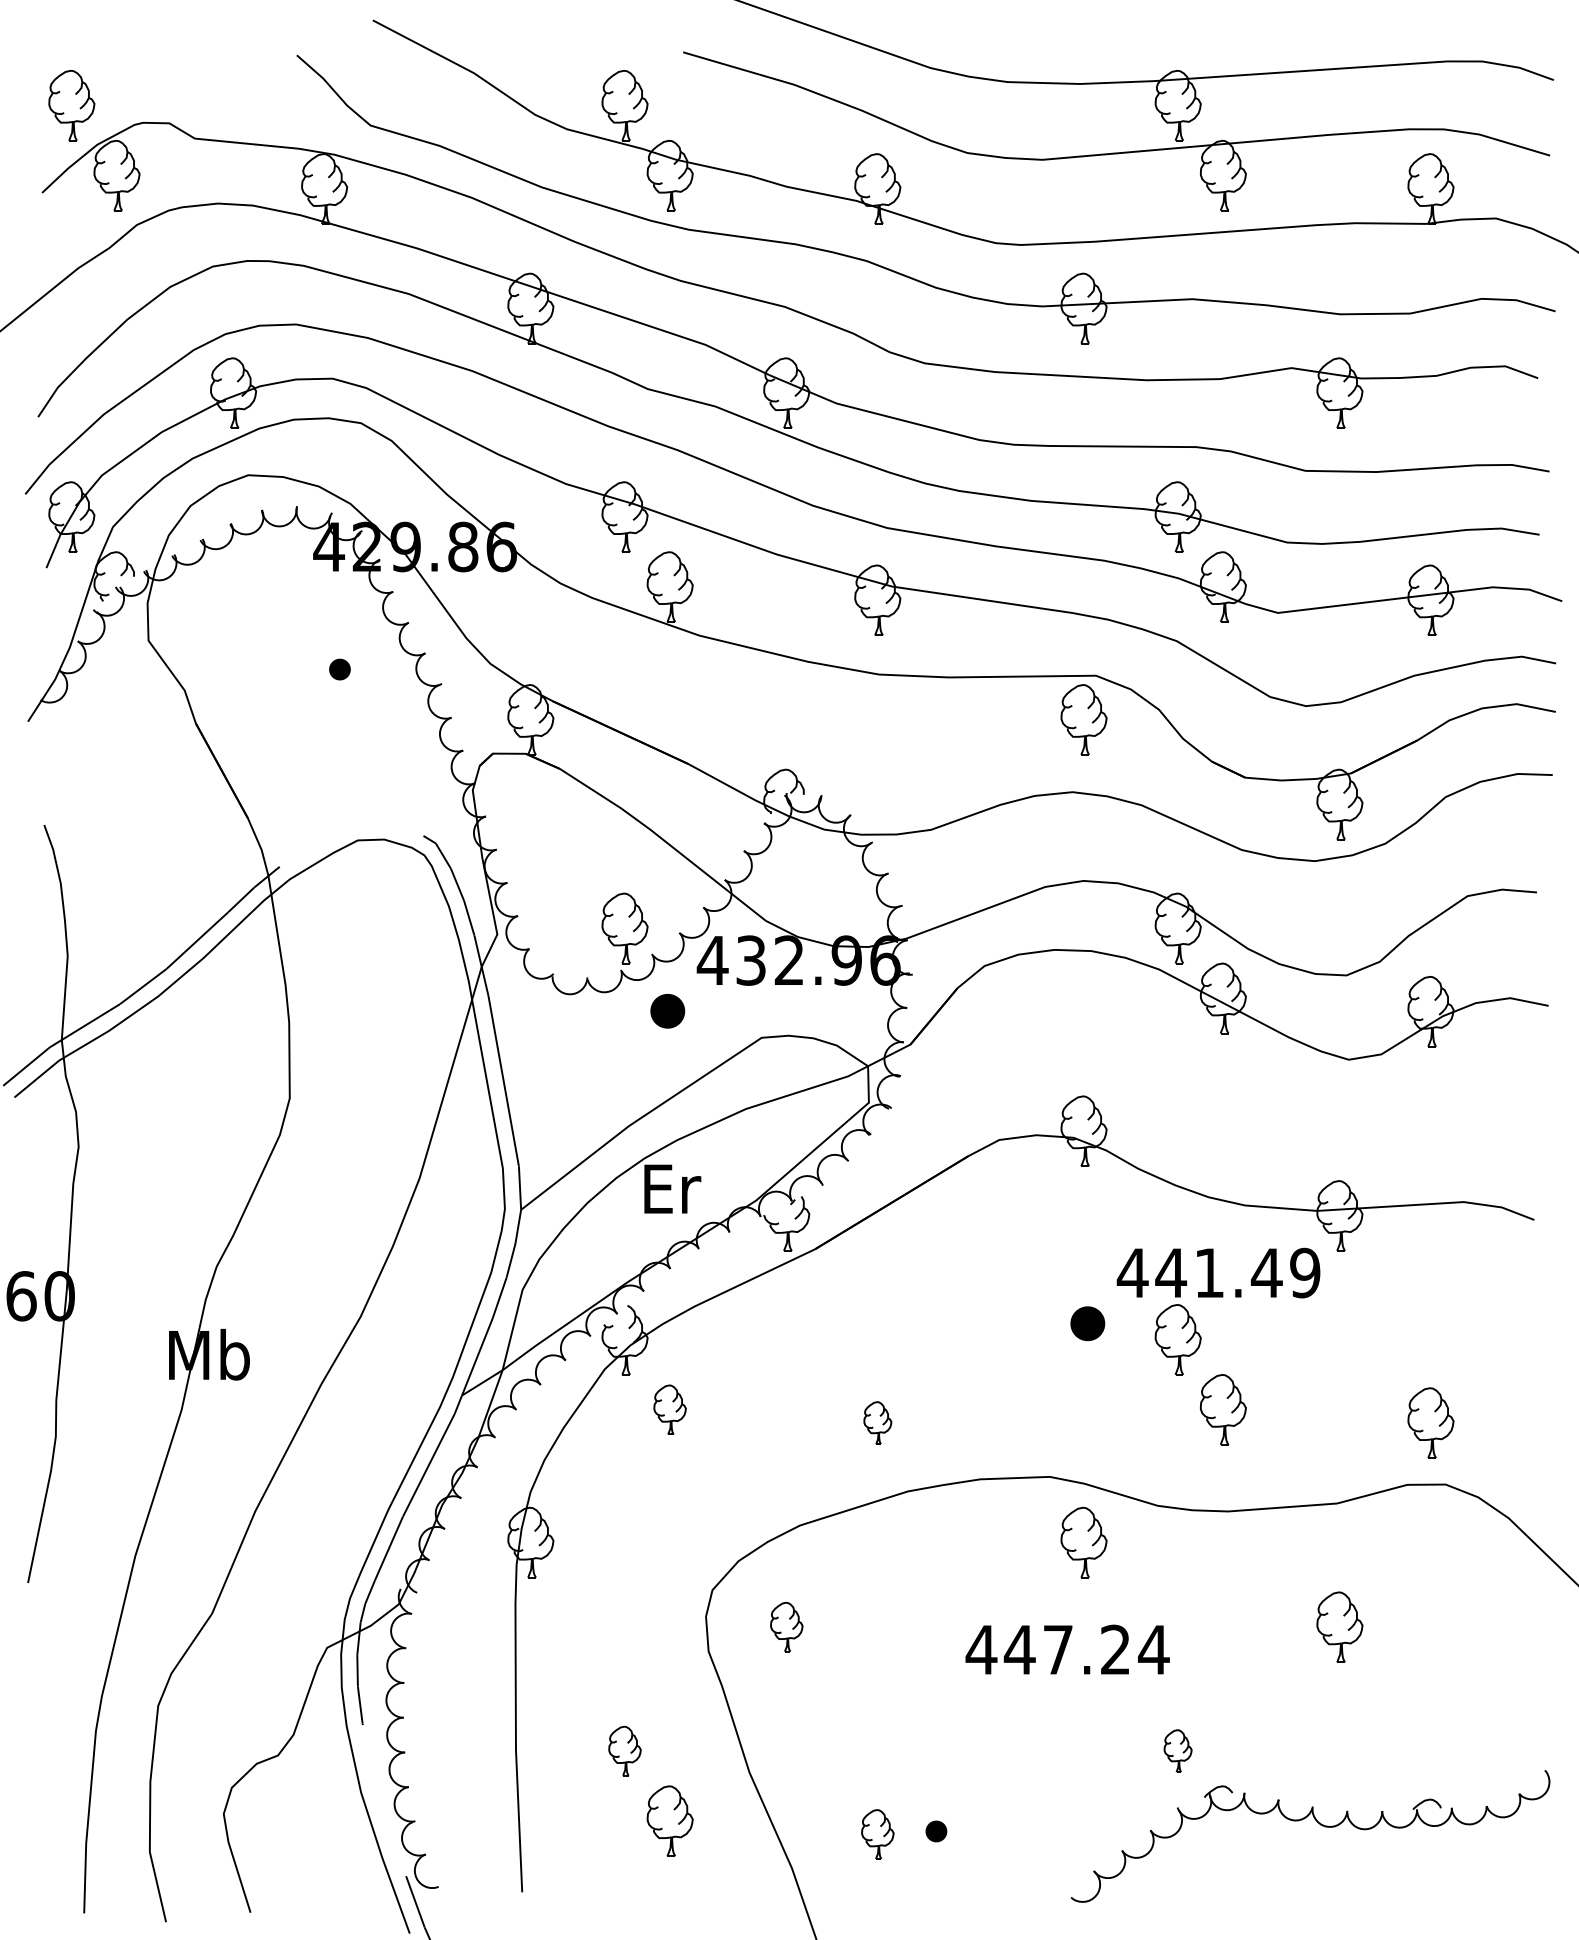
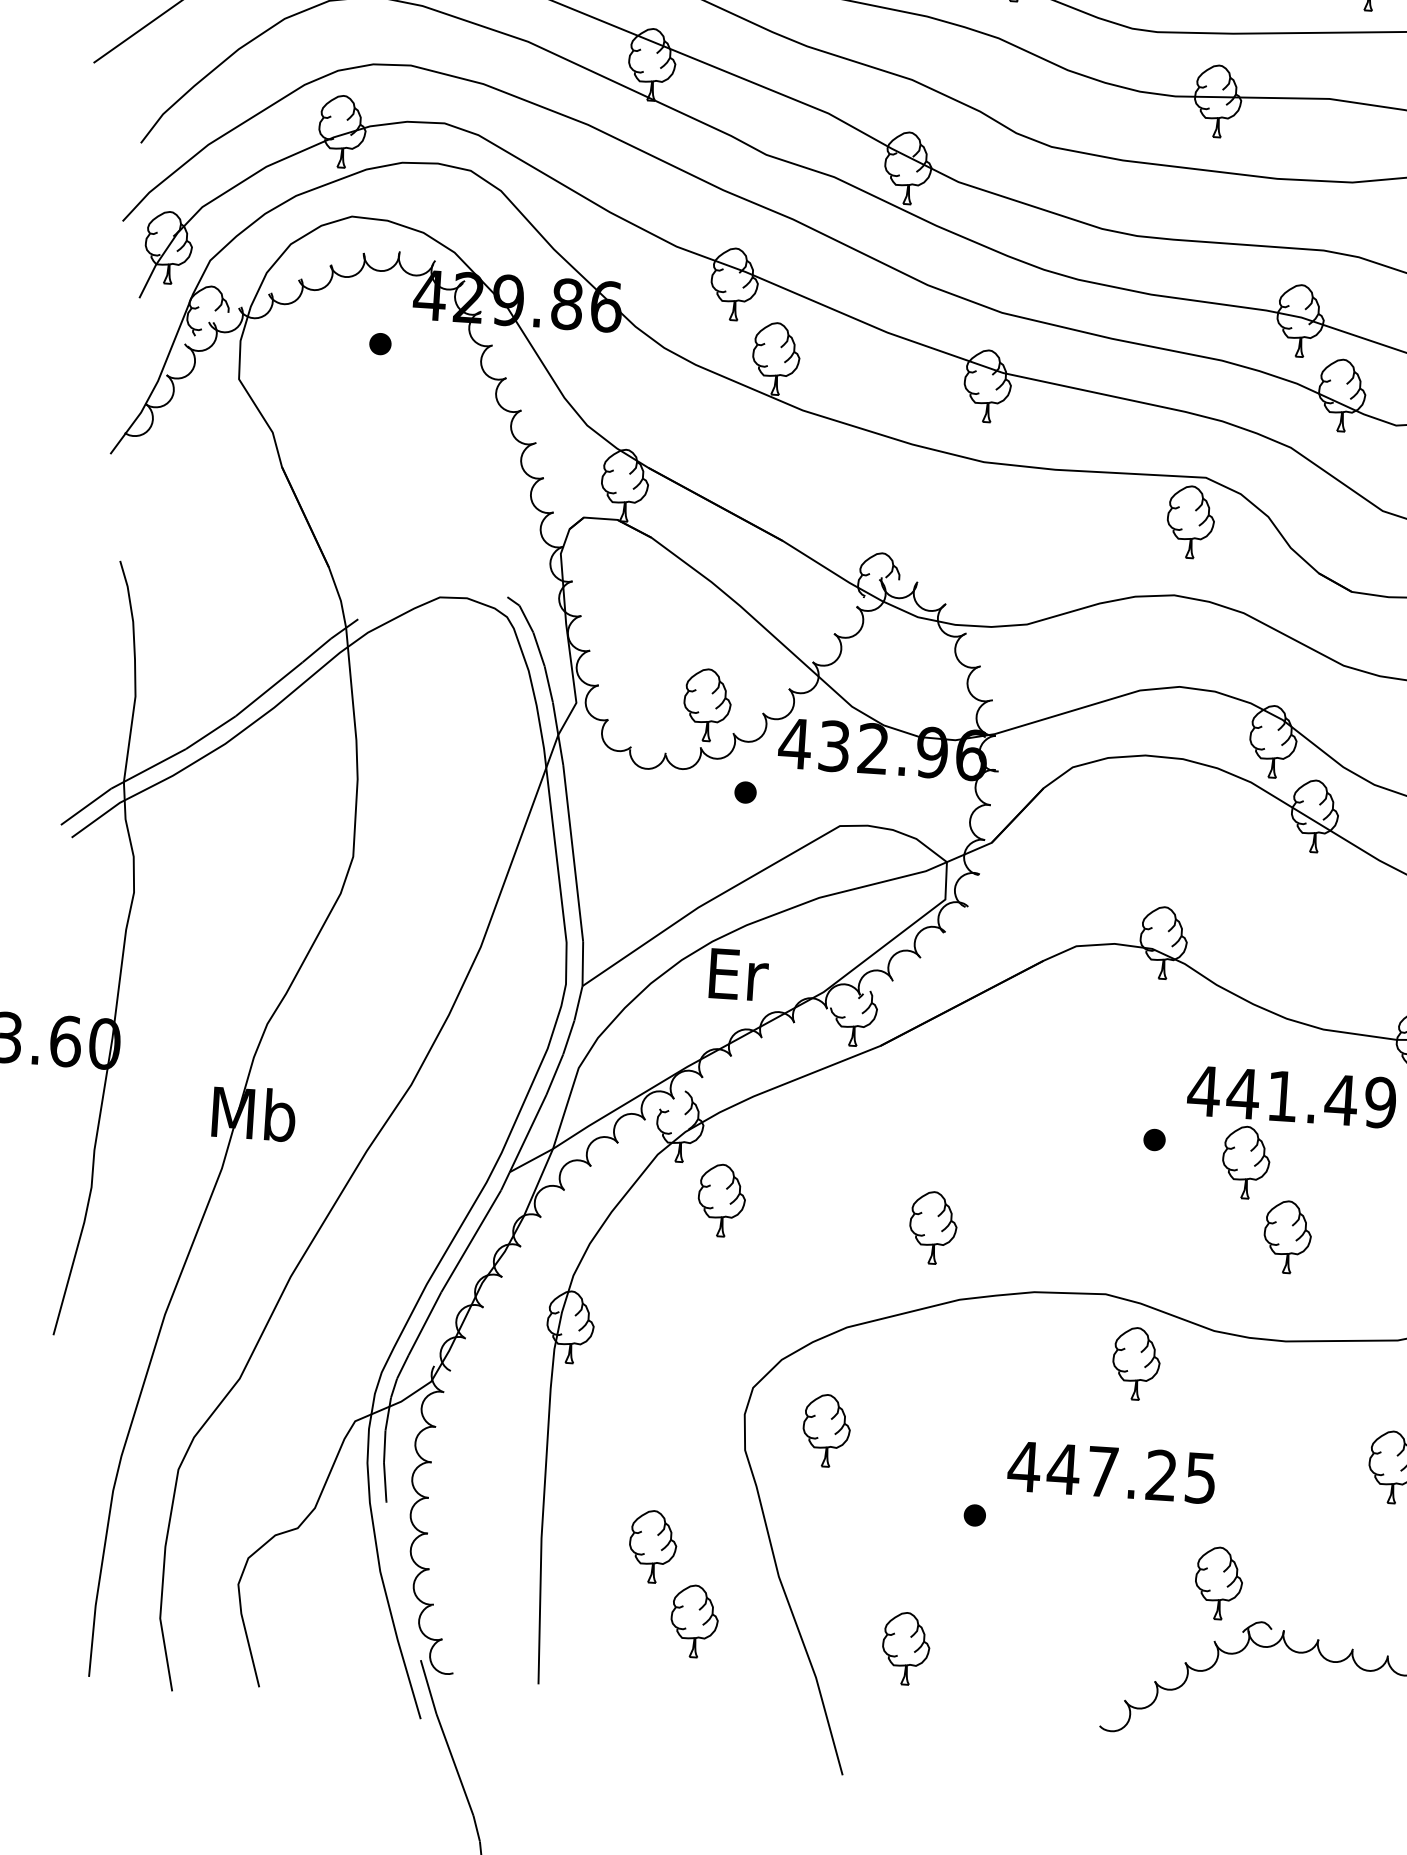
part: (339, 669) -> (379, 343), moved
part: (667, 1010) -> (745, 791), size x0.62
part: (1087, 1323) -> (1154, 1139), size x0.62
part: (669, 1409) -> (721, 1200), size x1.43
part: (877, 1422) -> (933, 1227), size x1.67
part: (786, 1626) -> (826, 1429), size x1.43
text: (1153, 1650) -> (1200, 1478), 447.24 -> 447.25
part: (624, 1750) -> (652, 1546), size x1.43
part: (1177, 1750) -> (1218, 1582), size x1.67
part: (936, 1831) -> (974, 1515), moved
part: (877, 1834) -> (905, 1648), size x1.43

